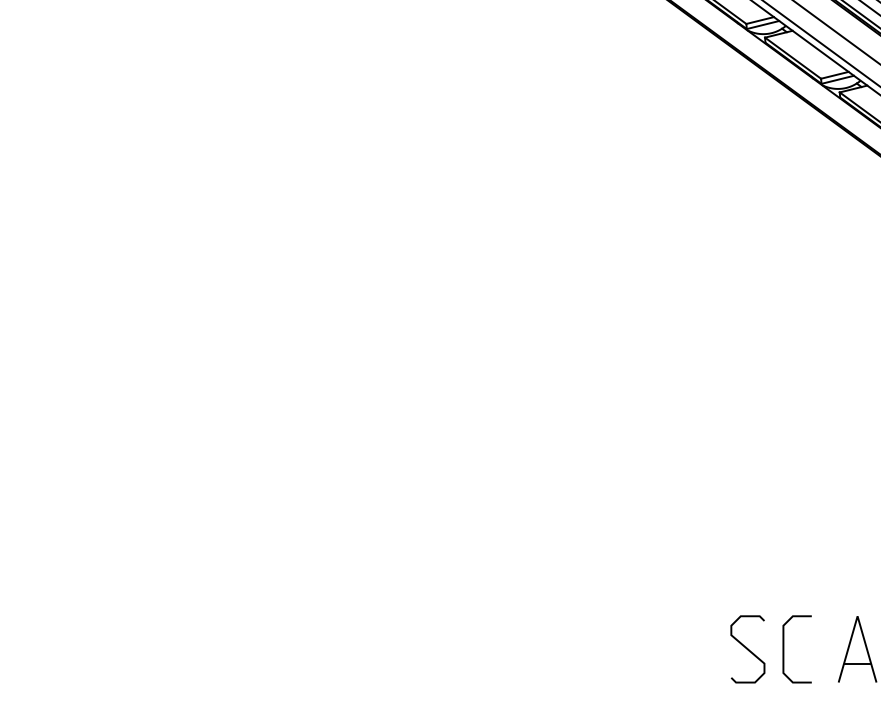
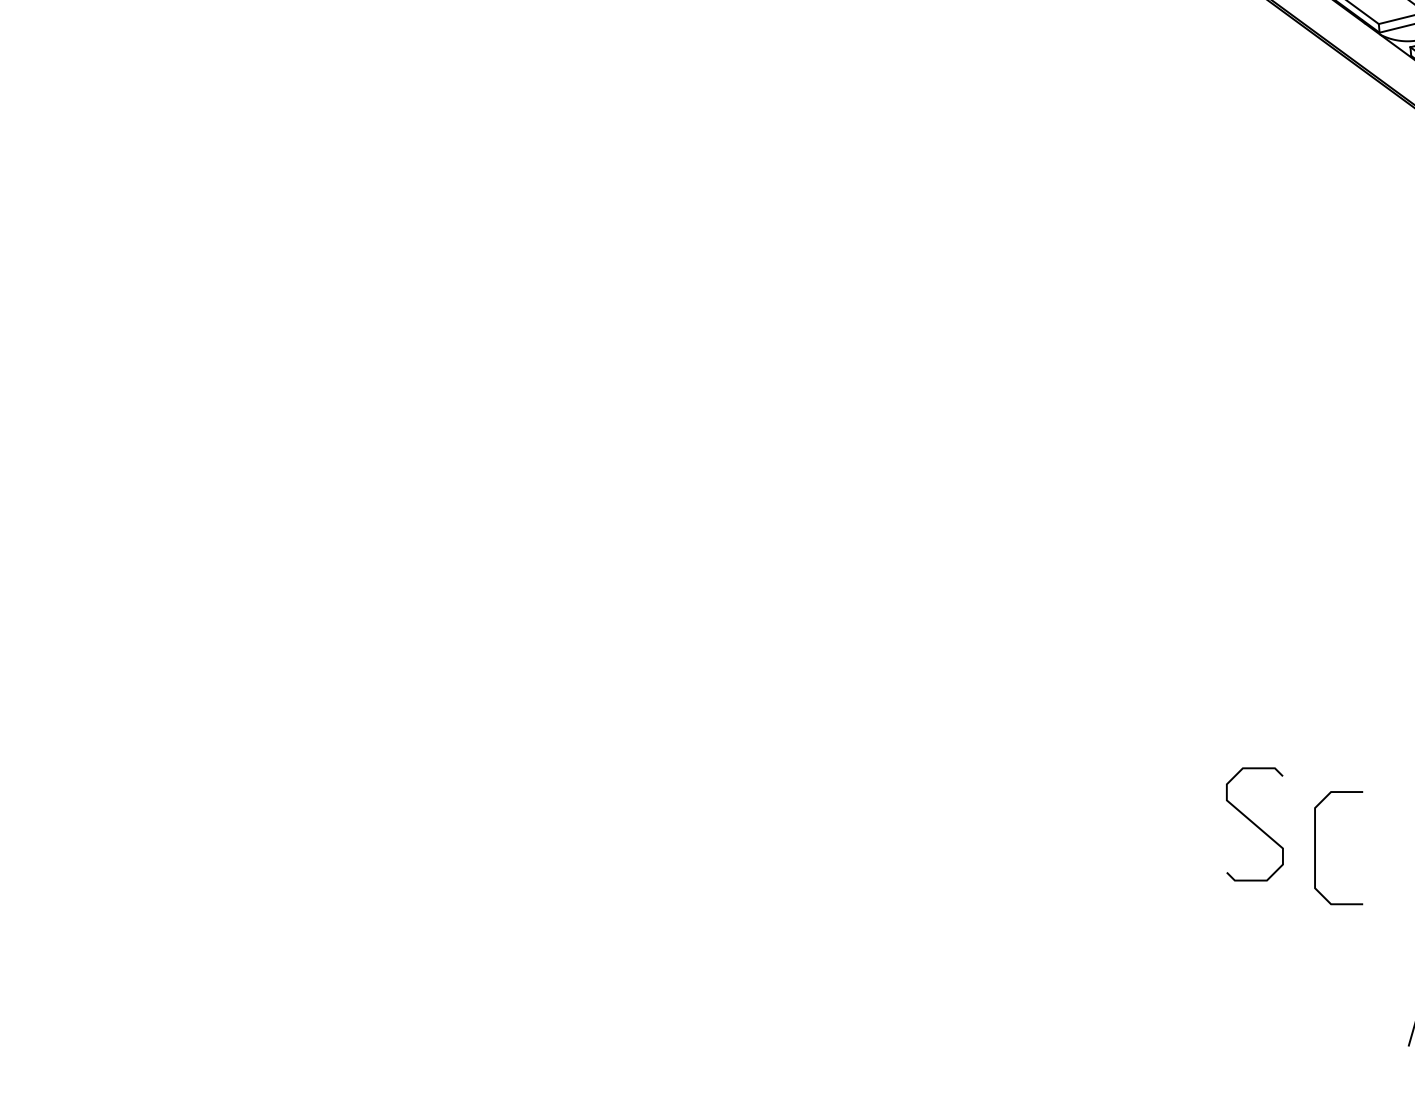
curve: (747, 649) -> (1254, 824), moved
curve: (784, 649) -> (1316, 848), moved

